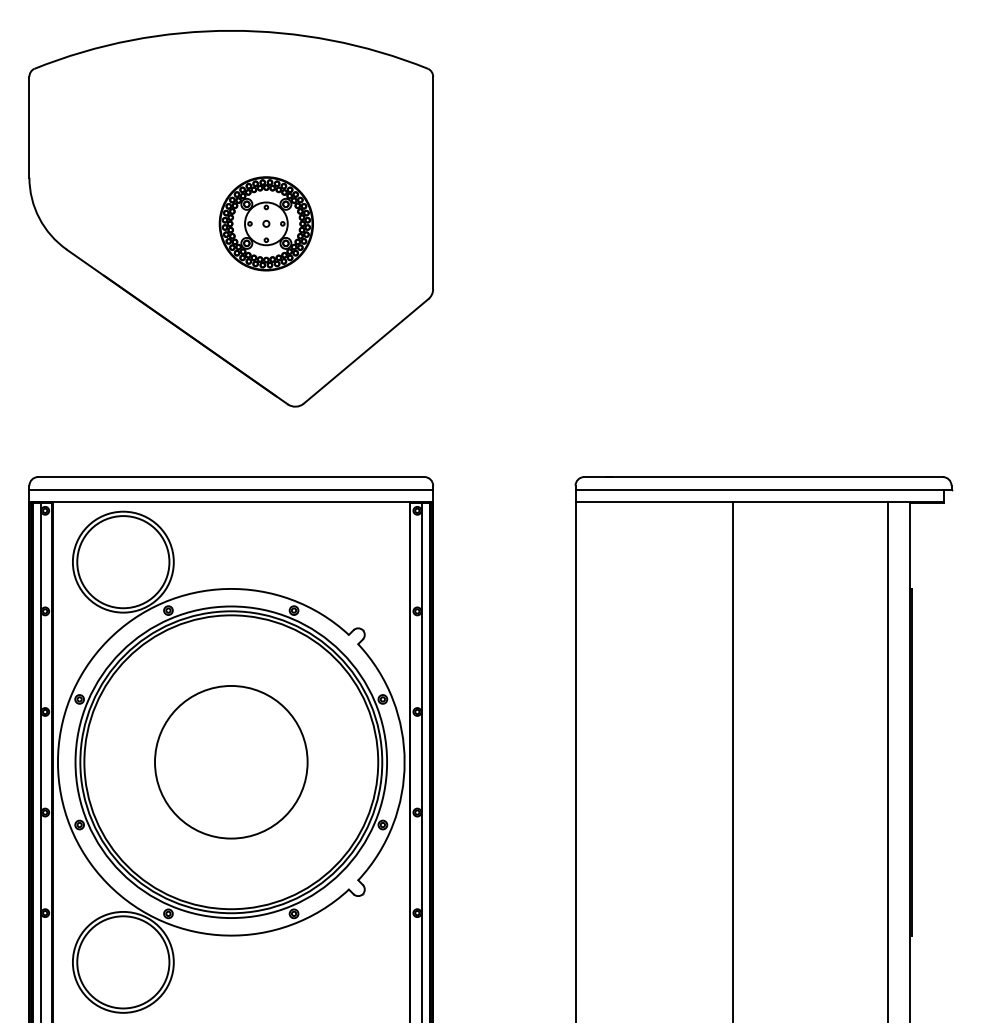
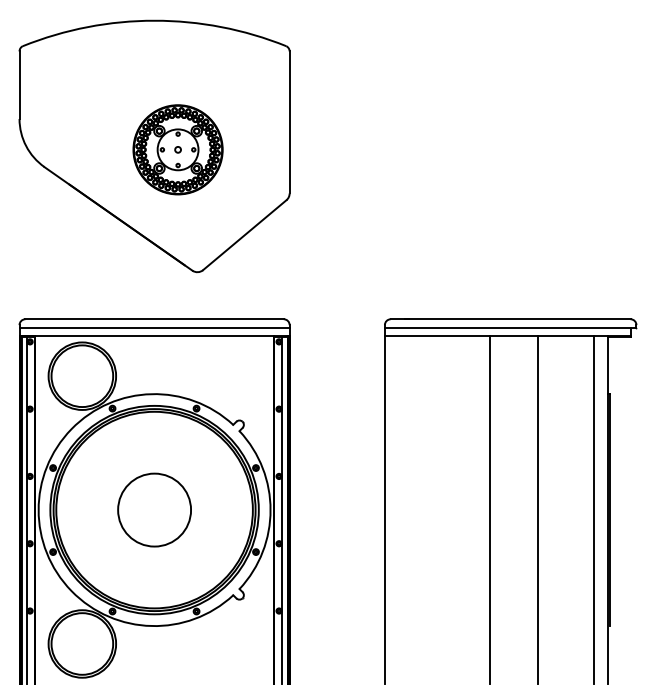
part: (265, 223) -> (177, 149), size x1.43
circle: (231, 761) -> (154, 509), size x0.71
line: (805, 761) -> (538, 509), added

